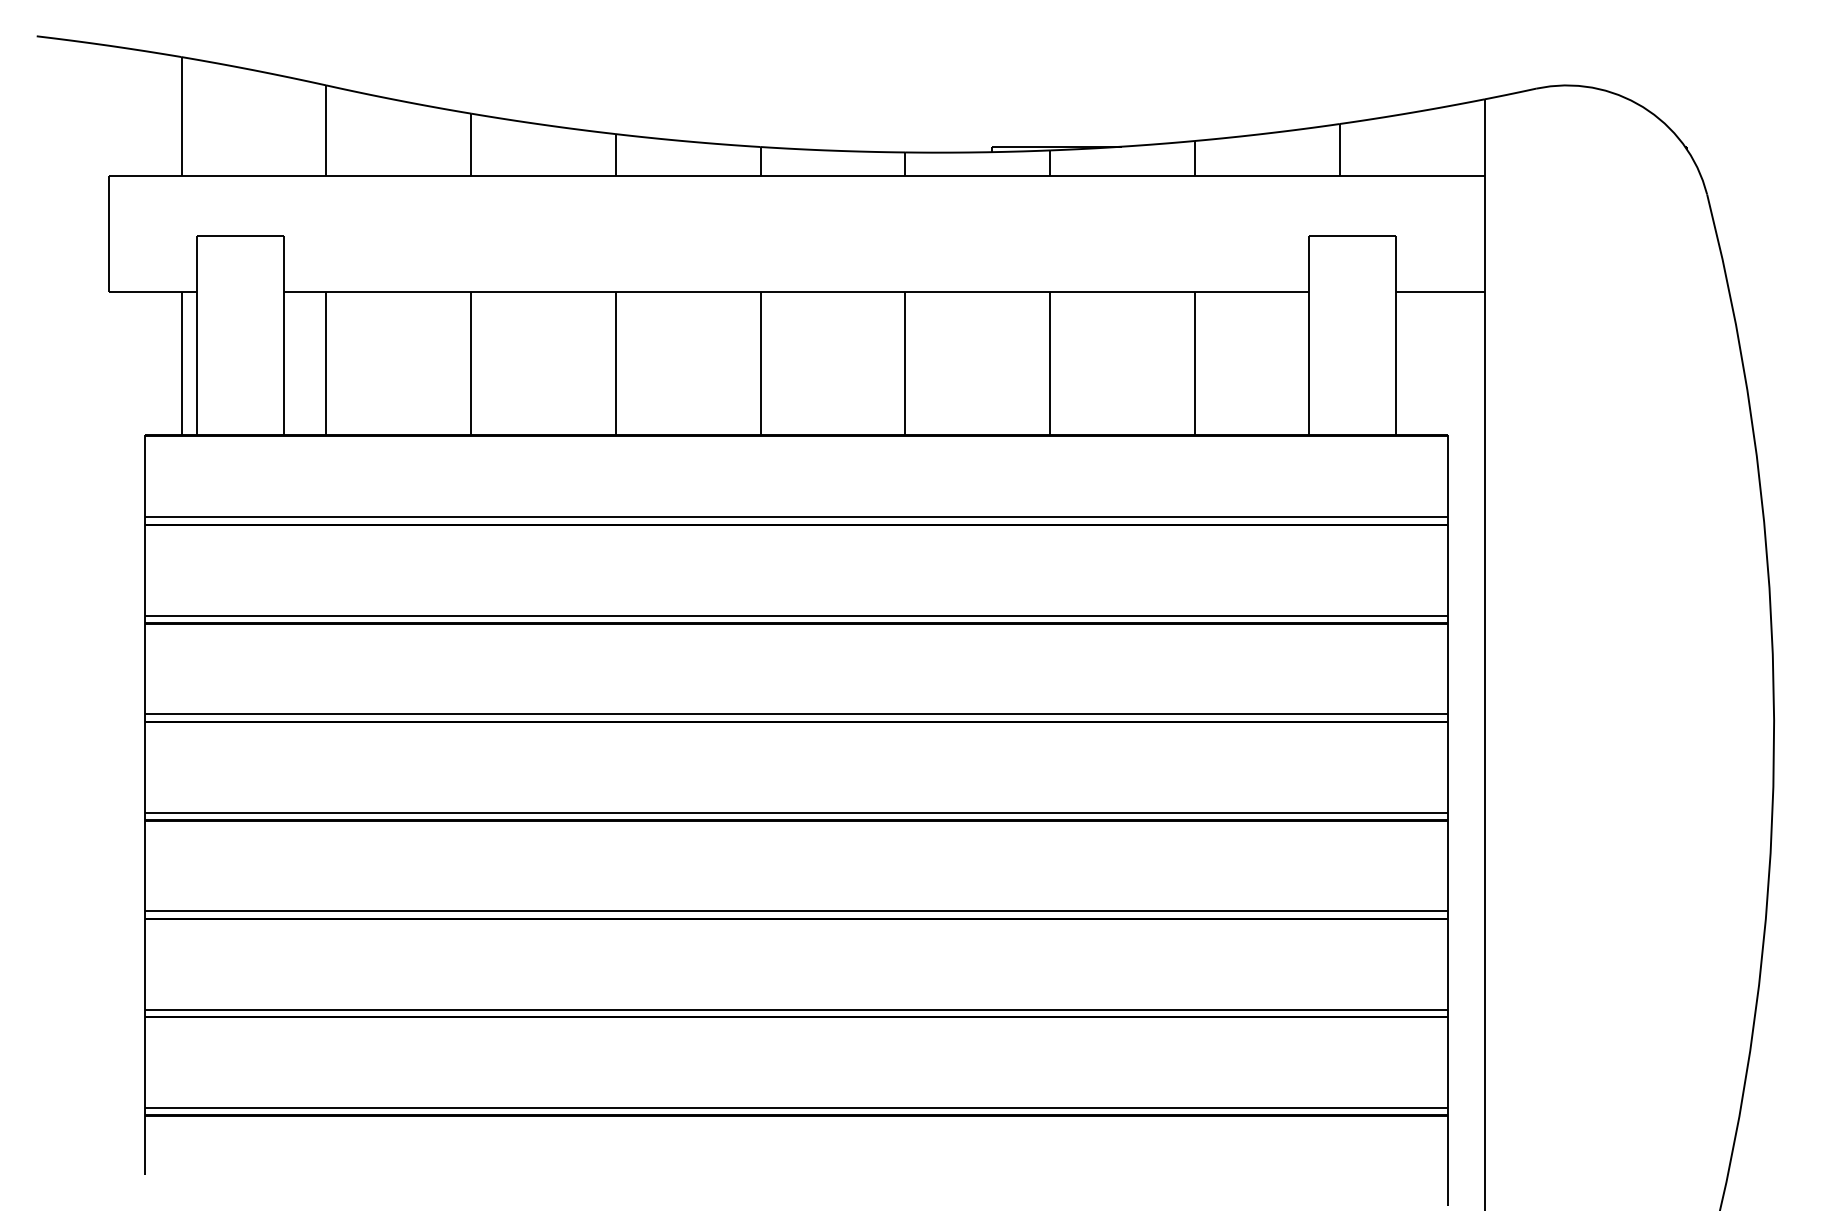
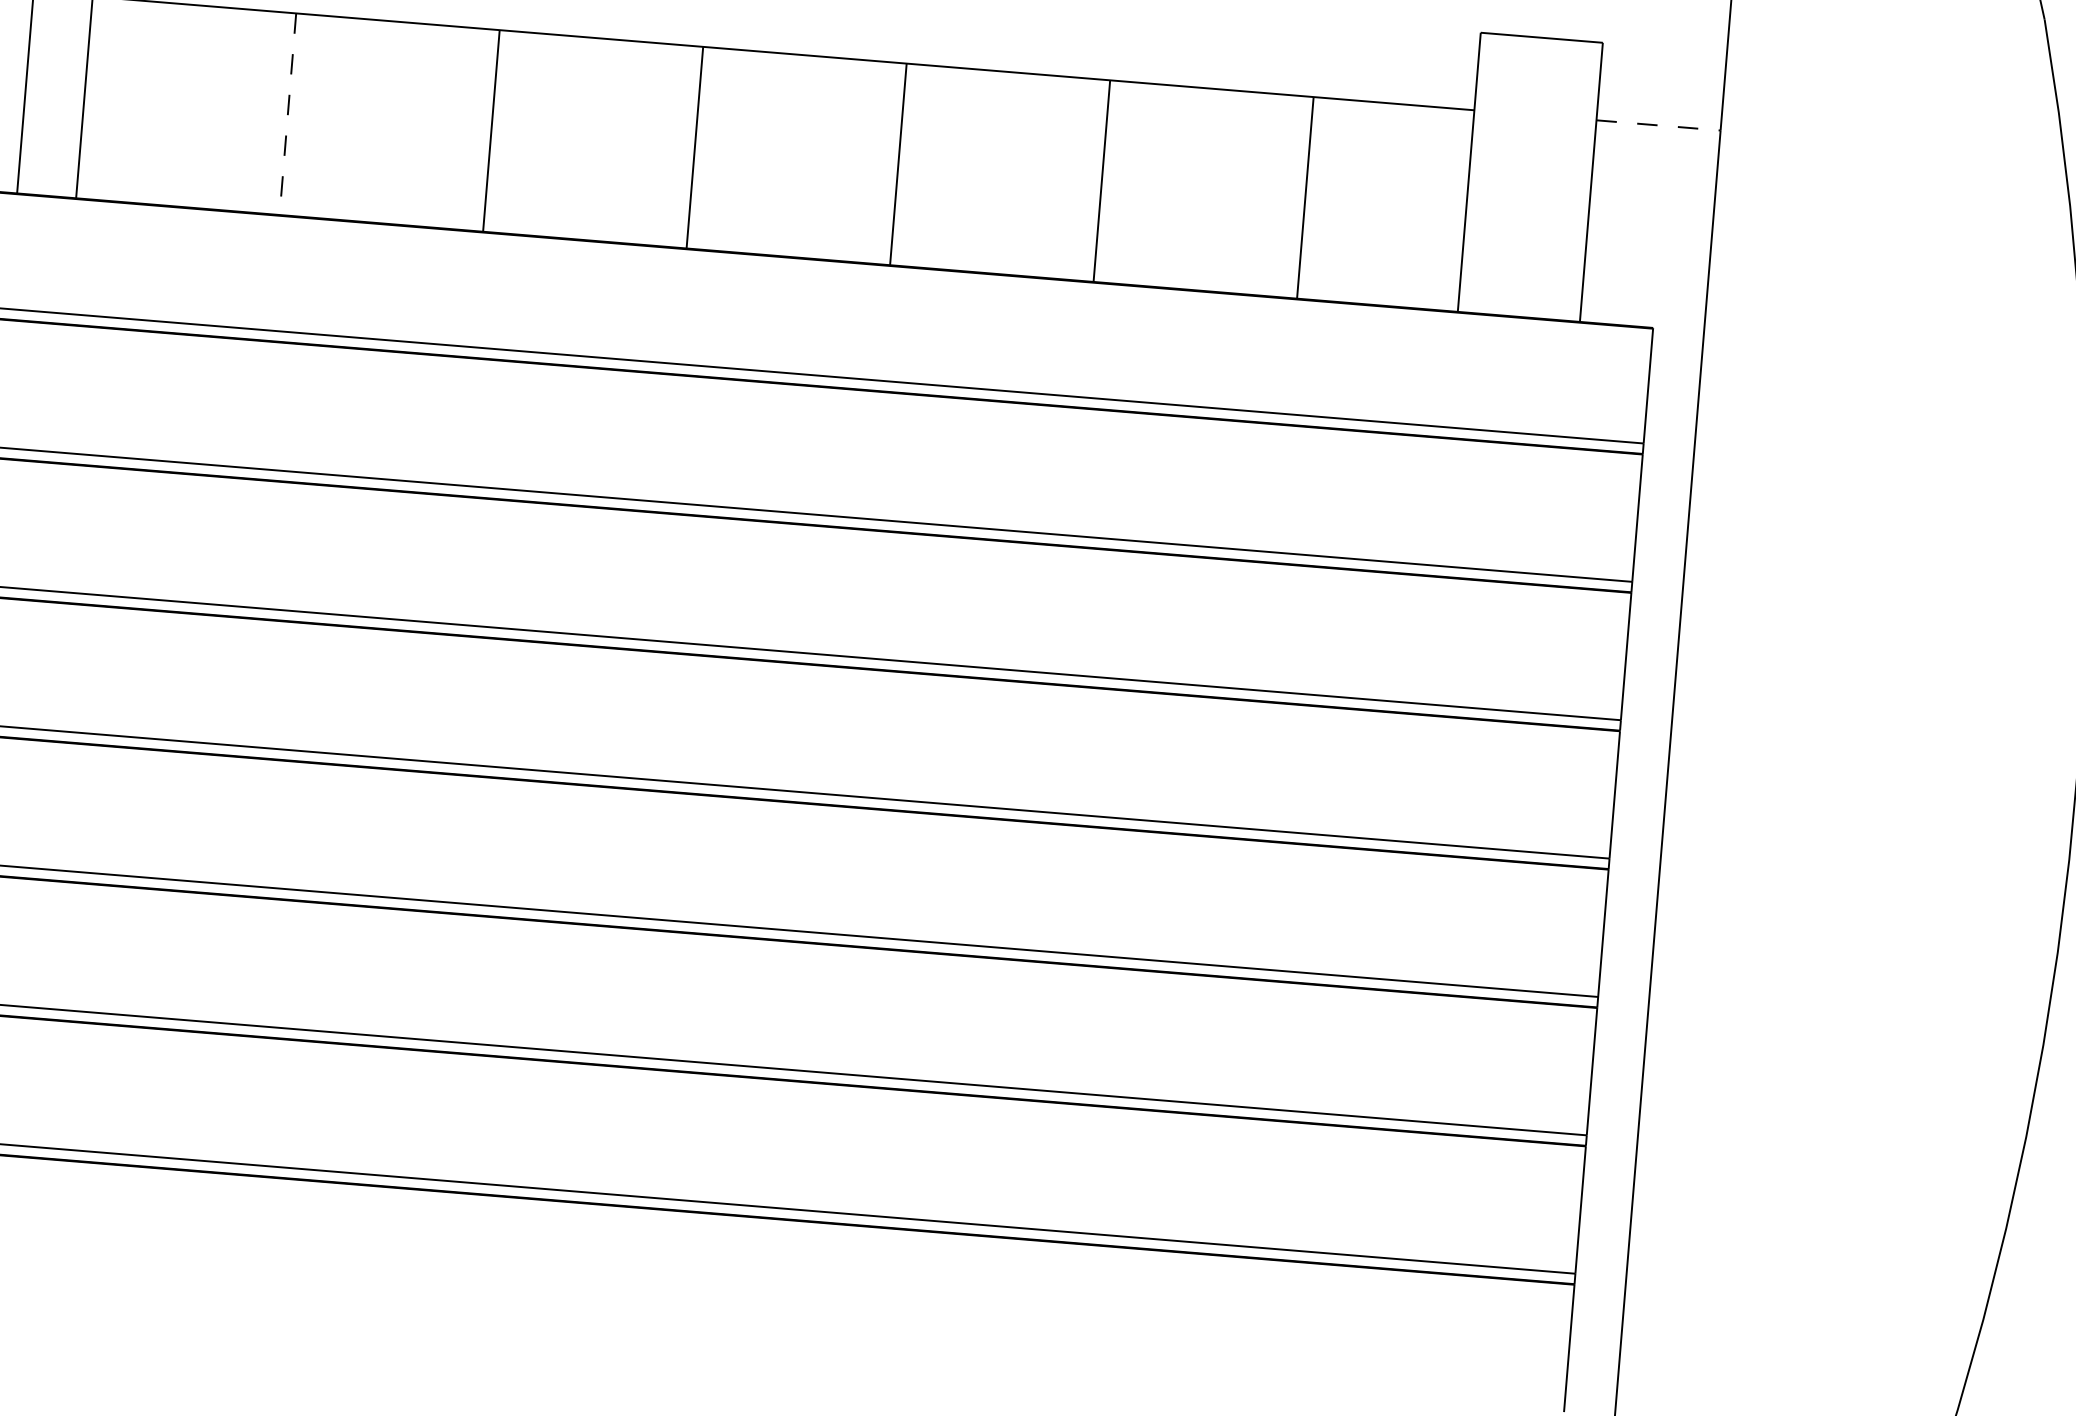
line: (1440, 291) -> (1658, 125), solid -> dashed
line: (471, 363) -> (288, 114), solid -> dashed

